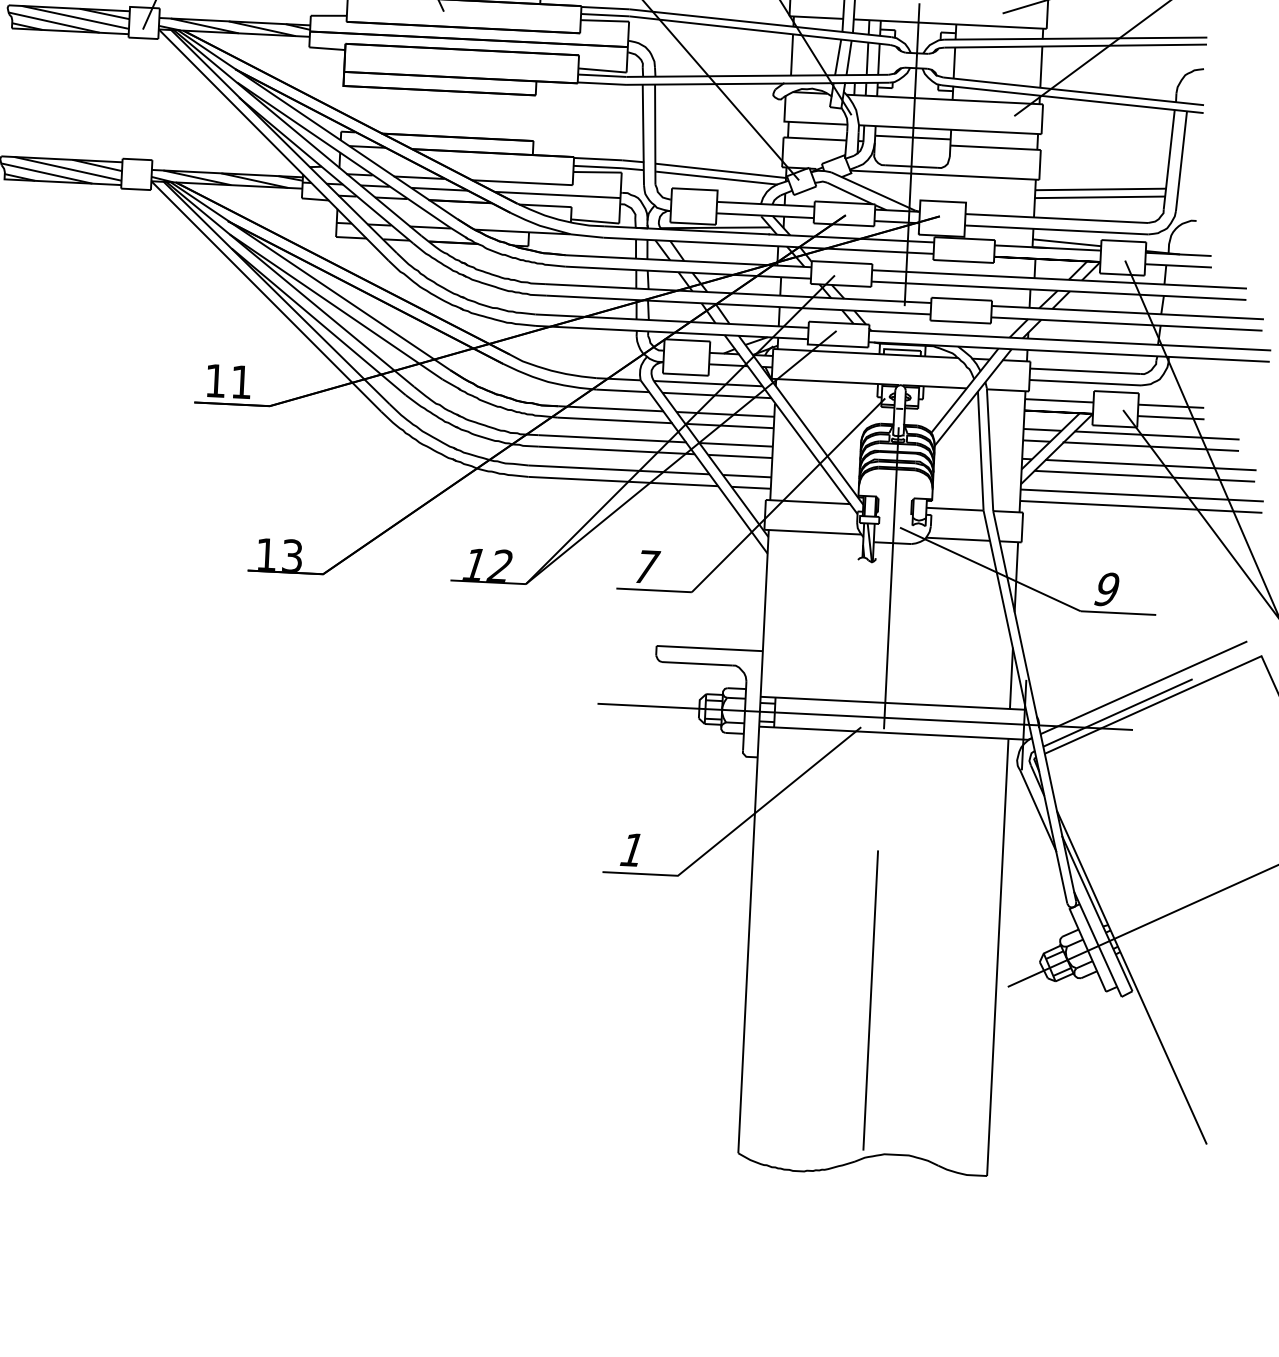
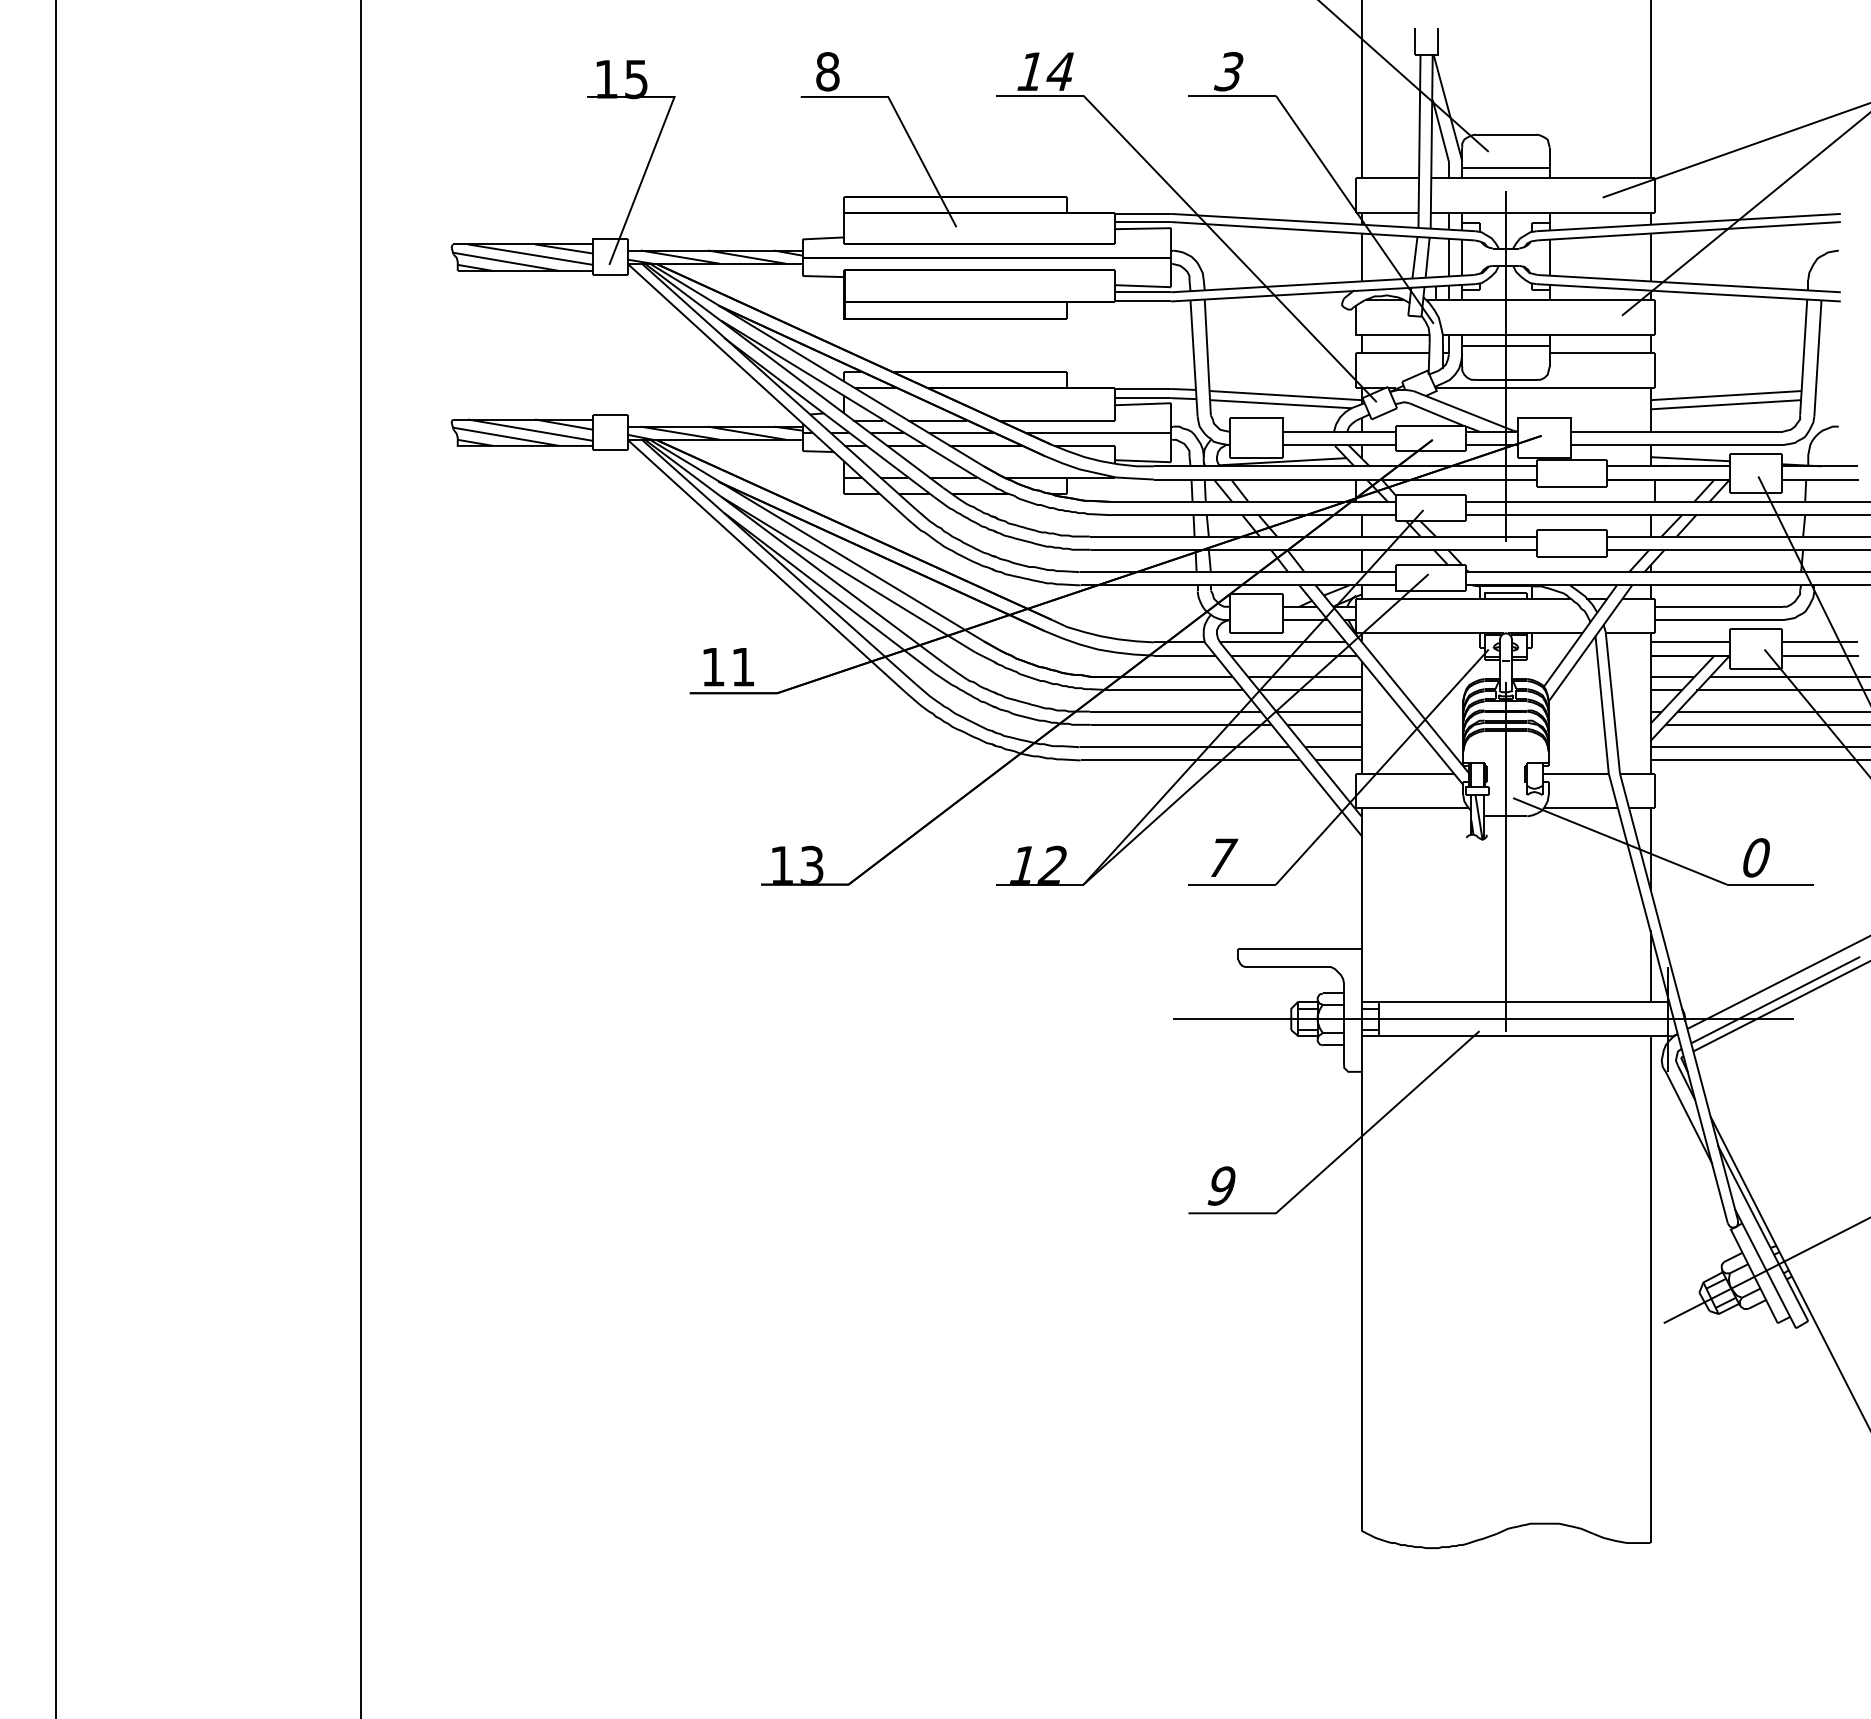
text: (1106, 589) -> (1755, 857), 9 -> 0
text: (632, 849) -> (1221, 1185), 1 -> 9
line: (870, 1000) -> (1505, 1346), removed

